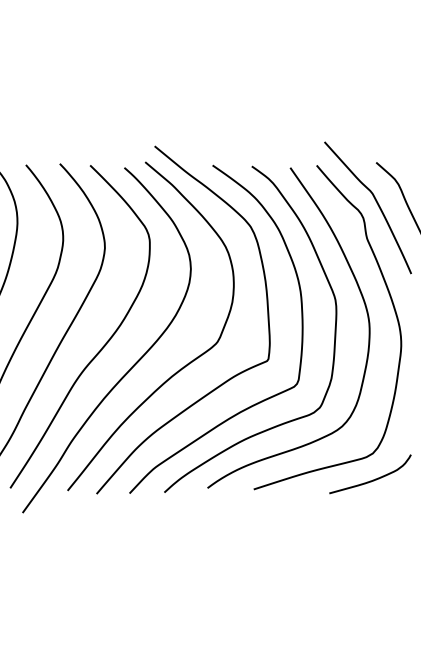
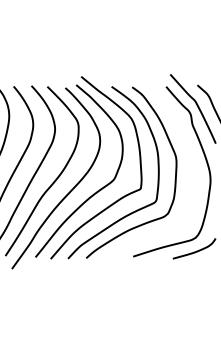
curve: (359, 294) -> (188, 154), removed

